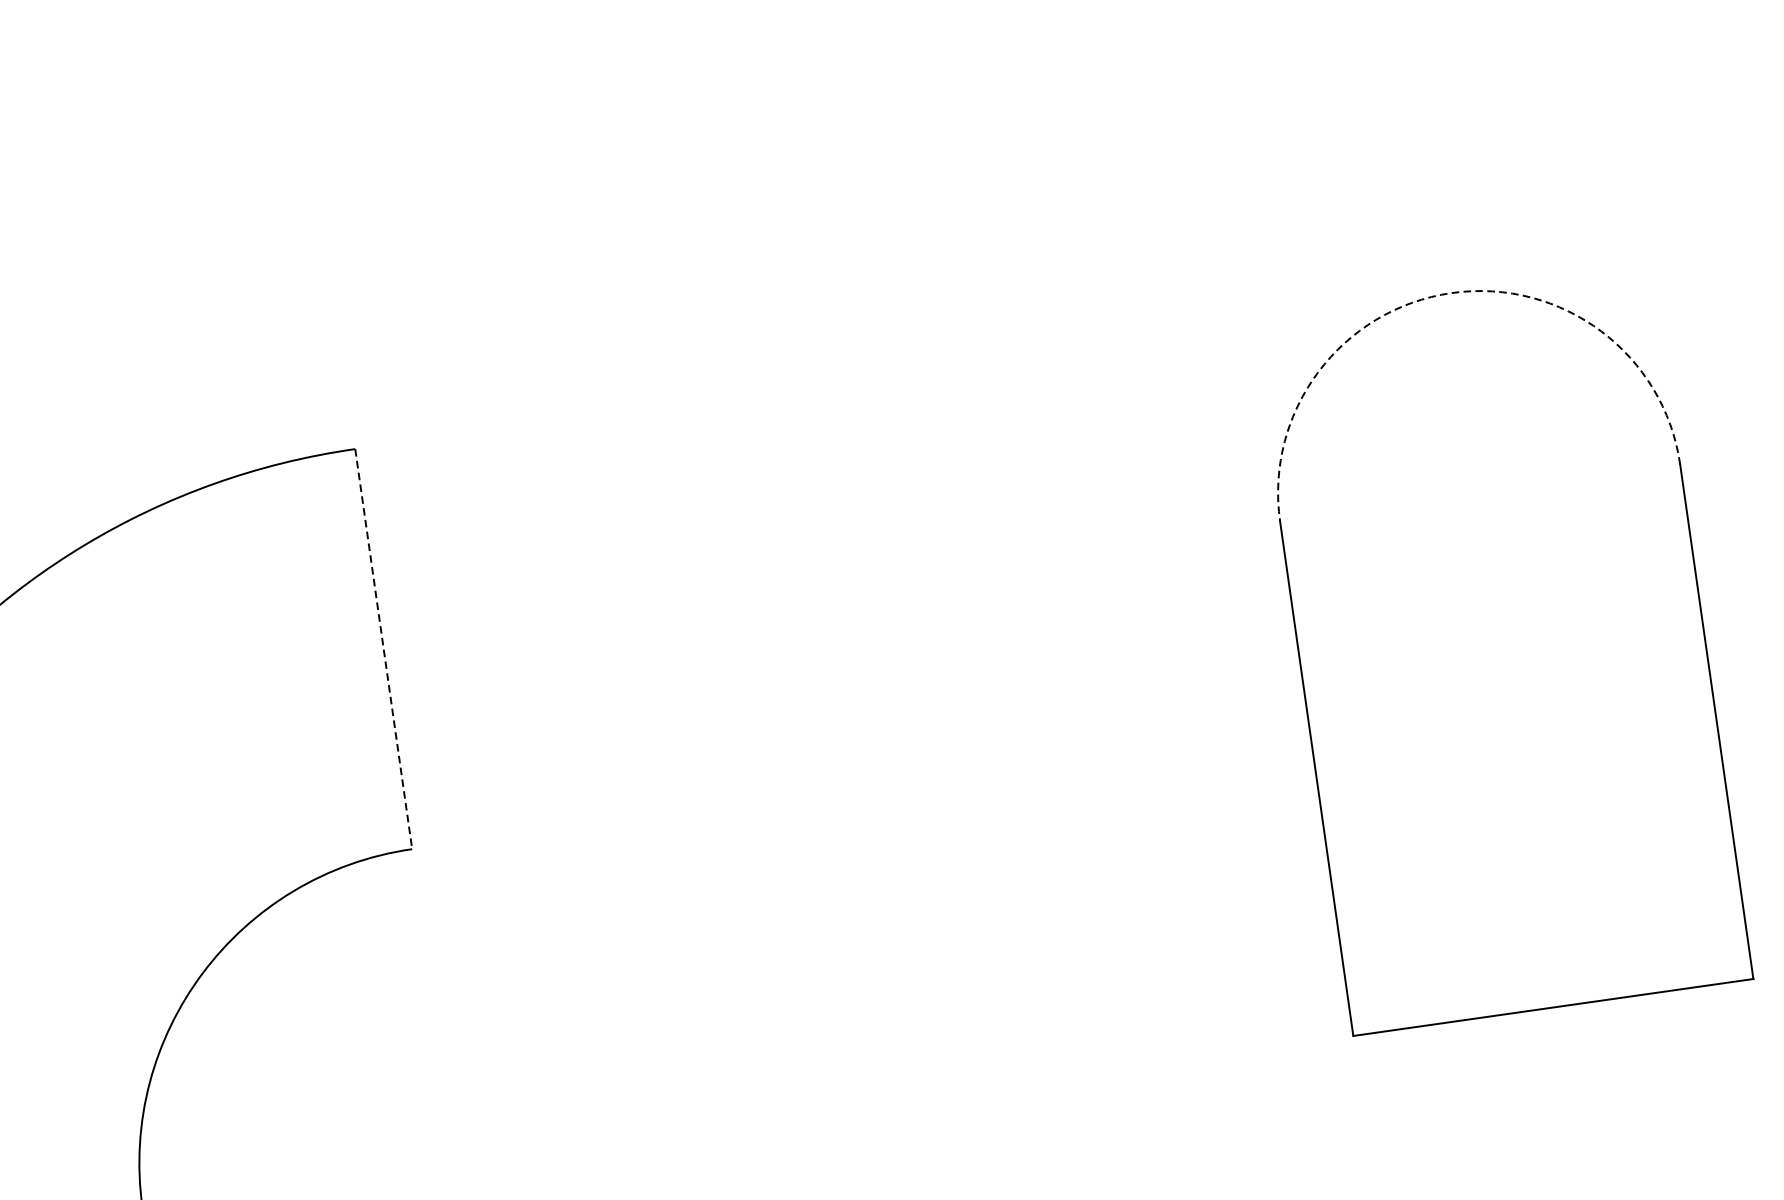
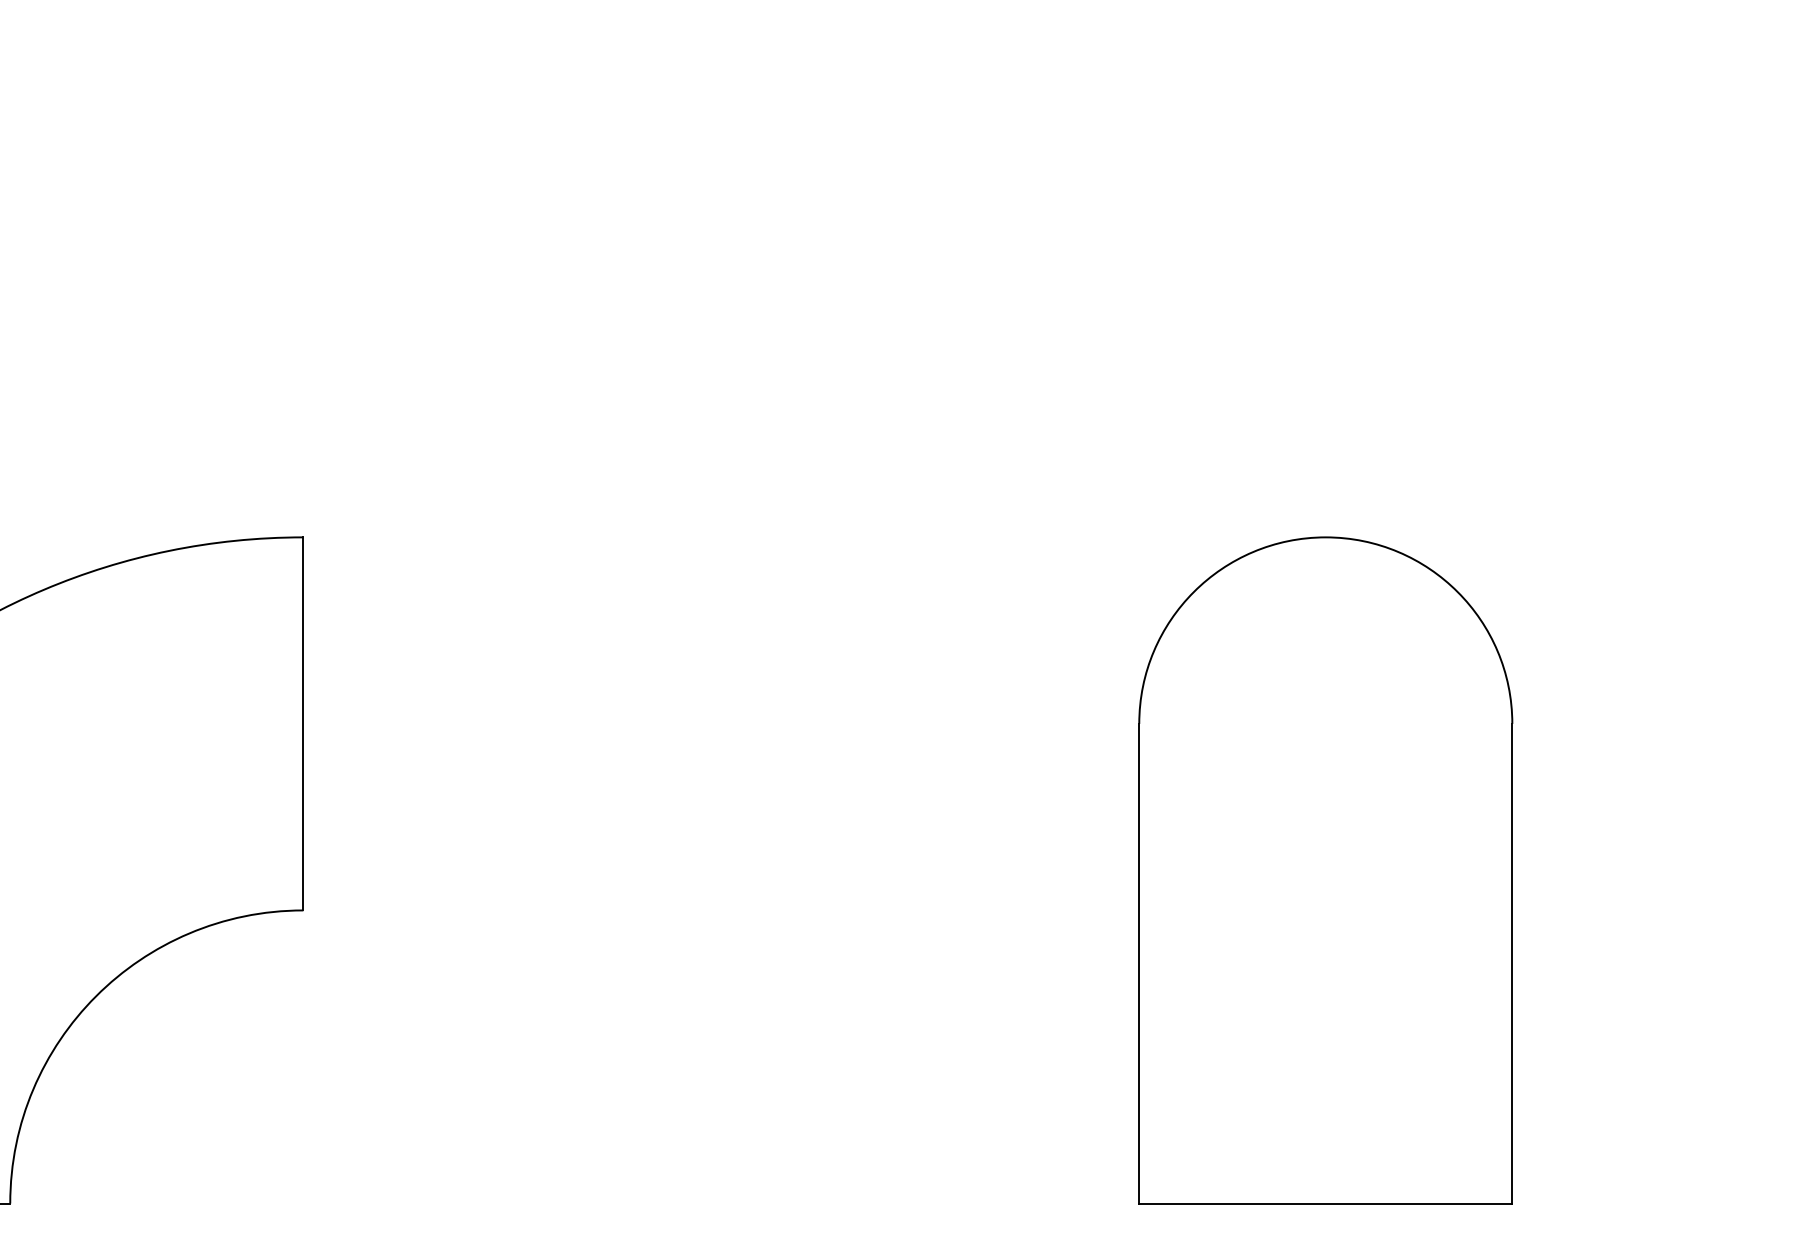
arc: (1451, 293) -> (1325, 537), dashed -> solid
line: (383, 648) -> (303, 723), dashed -> solid

